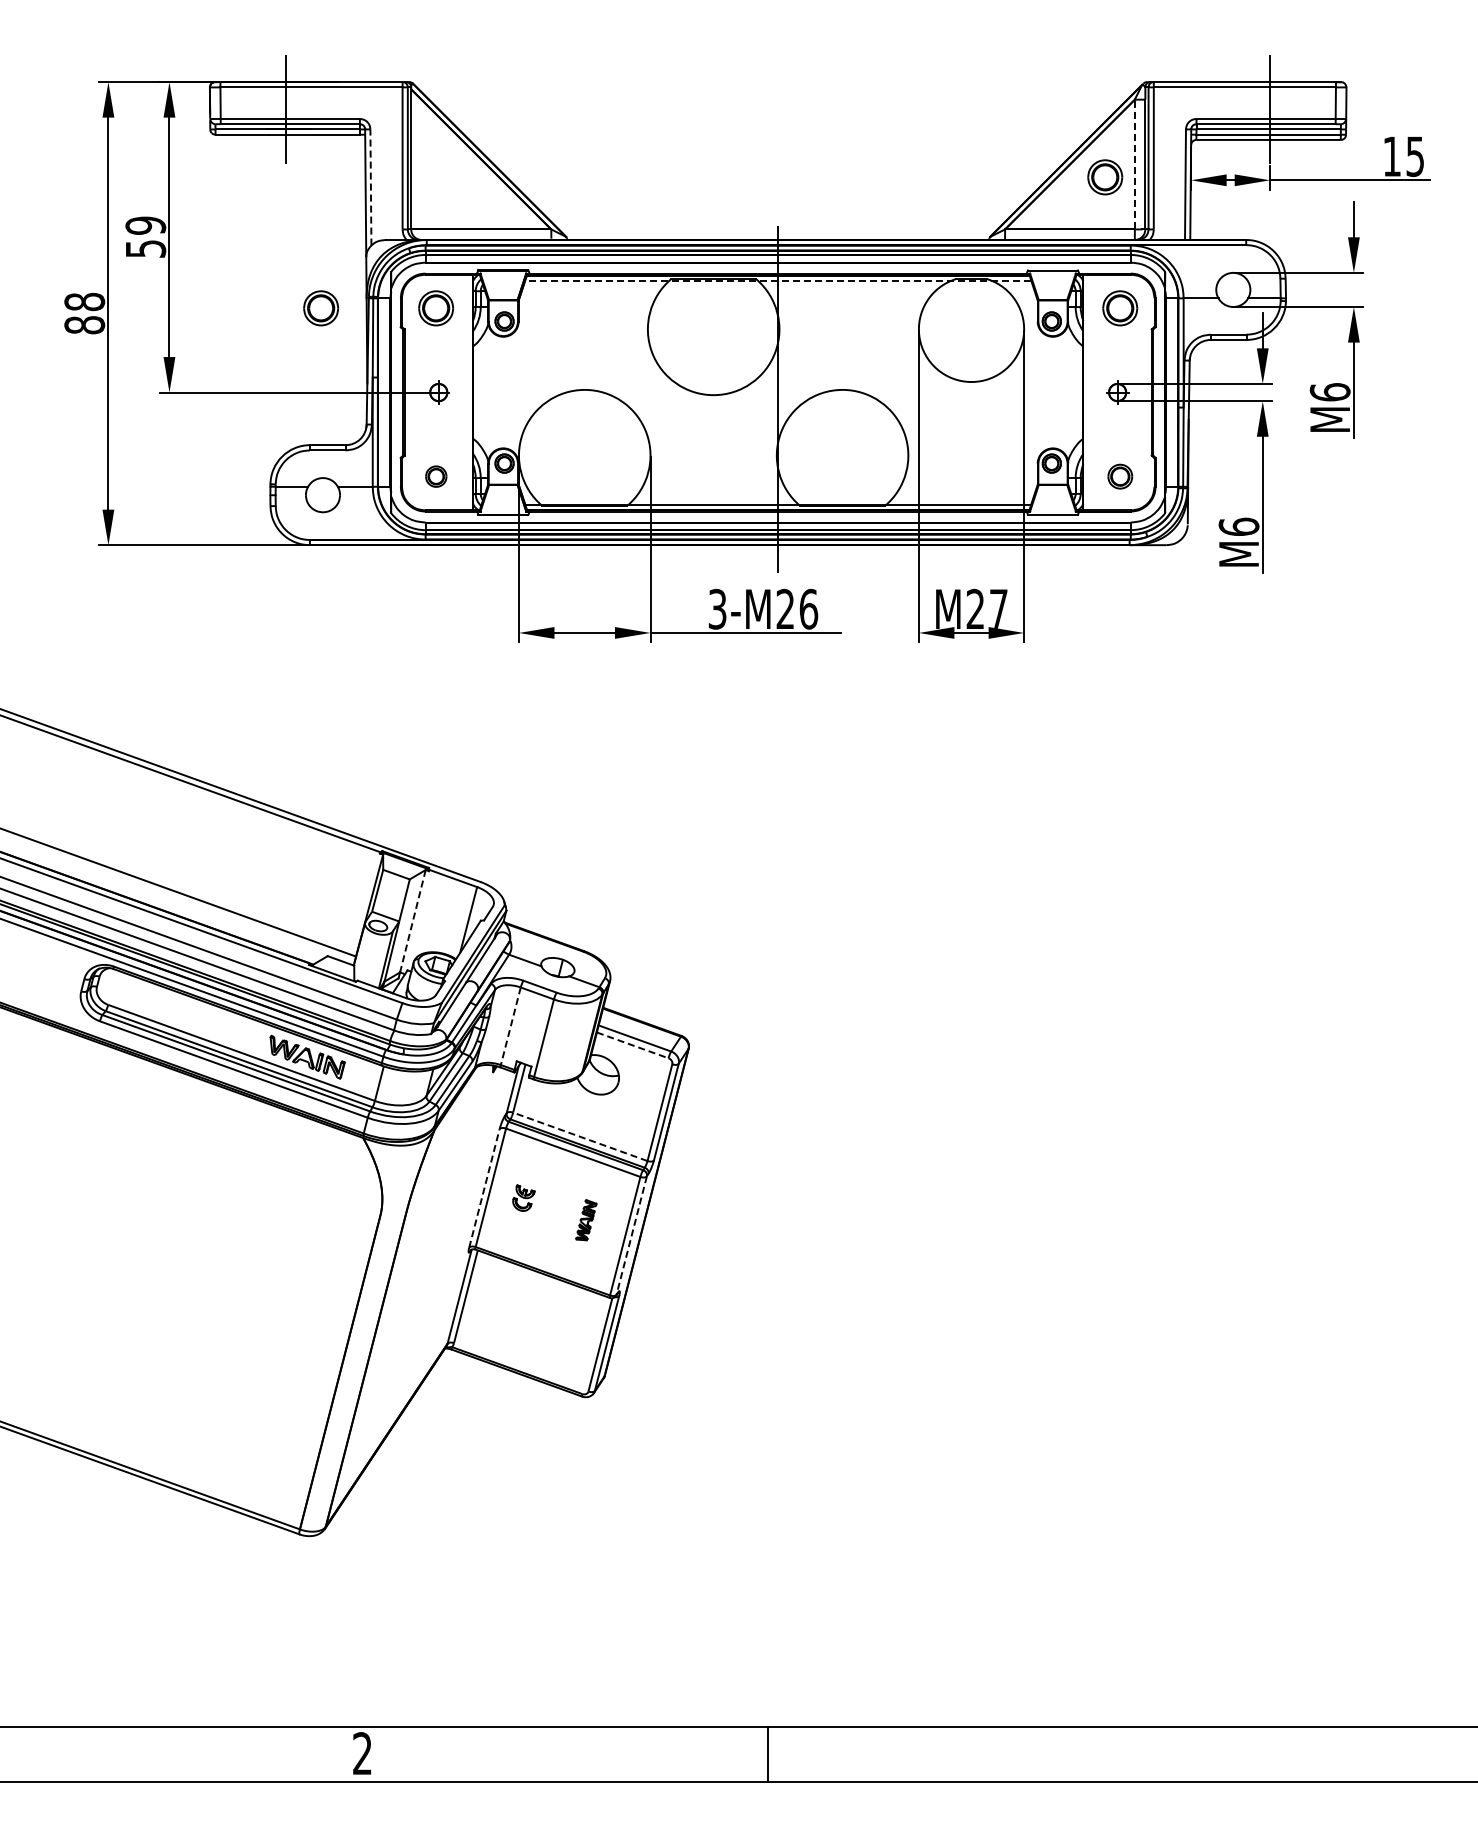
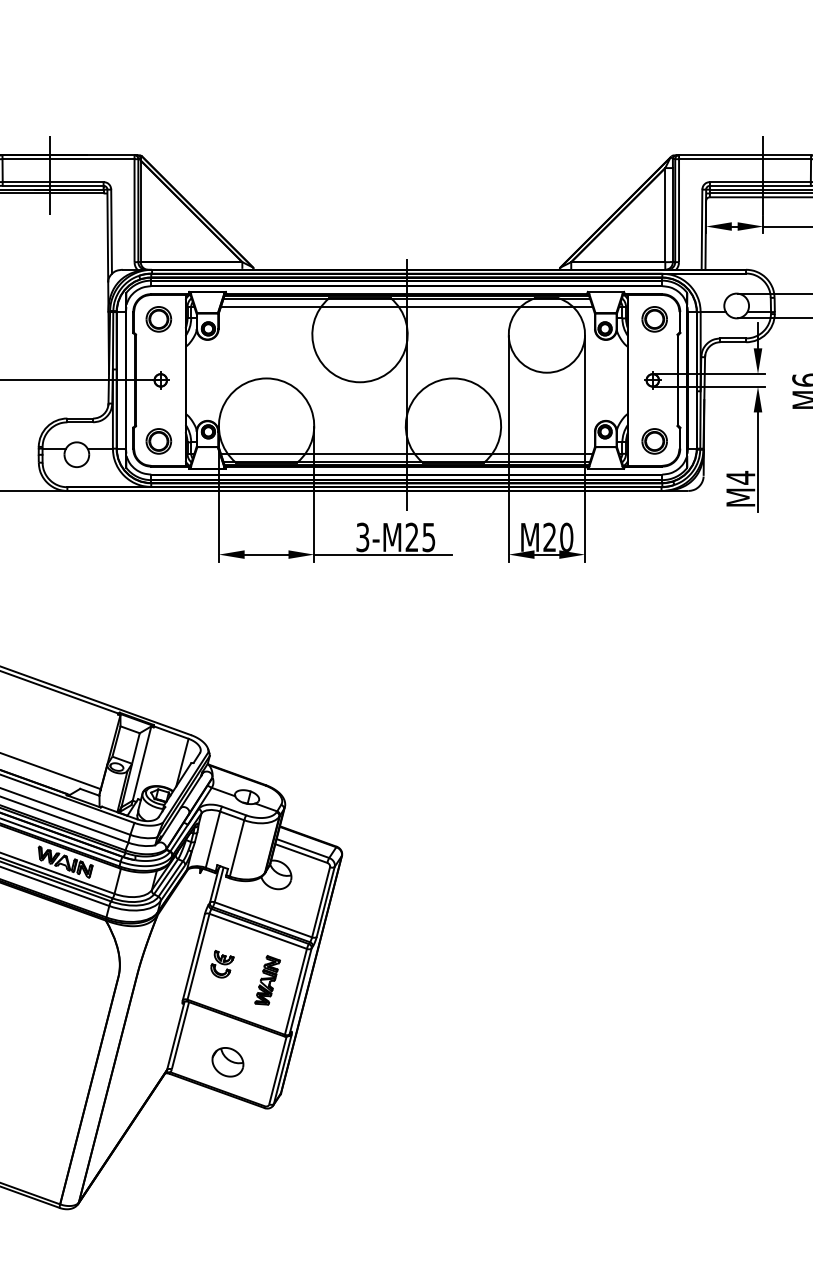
line: (1134, 164) -> (665, 215), dashed -> solid
part: (1105, 177) -> (644, 224), removed
line: (370, 186) -> (111, 231), dashed -> solid
line: (777, 280) -> (406, 299), dashed -> solid
line: (777, 291) -> (406, 307), added
part: (321, 308) -> (75, 319), removed
part: (436, 476) -> (159, 441), size x1.67
part: (1120, 476) -> (654, 441), size x1.43
line: (777, 494) -> (406, 454), added
text: (1238, 526) -> (740, 477), M6 -> M4
text: (808, 608) -> (428, 536), 3-M26 -> 3-M25
text: (998, 608) -> (566, 536), M27 -> M20
line: (412, 921) -> (141, 763), dashed -> solid
line: (510, 1026) -> (212, 839), dashed -> solid
line: (633, 1045) -> (301, 853), dashed -> solid
line: (579, 1136) -> (262, 919), dashed -> solid
line: (484, 1187) -> (193, 956), dashed -> solid
part: (523, 1197) -> (222, 963), size x1.43
part: (586, 1219) -> (267, 979), size x1.67
line: (631, 1236) -> (300, 992), dashed -> solid
part: (531, 1332) -> (227, 1061), added

